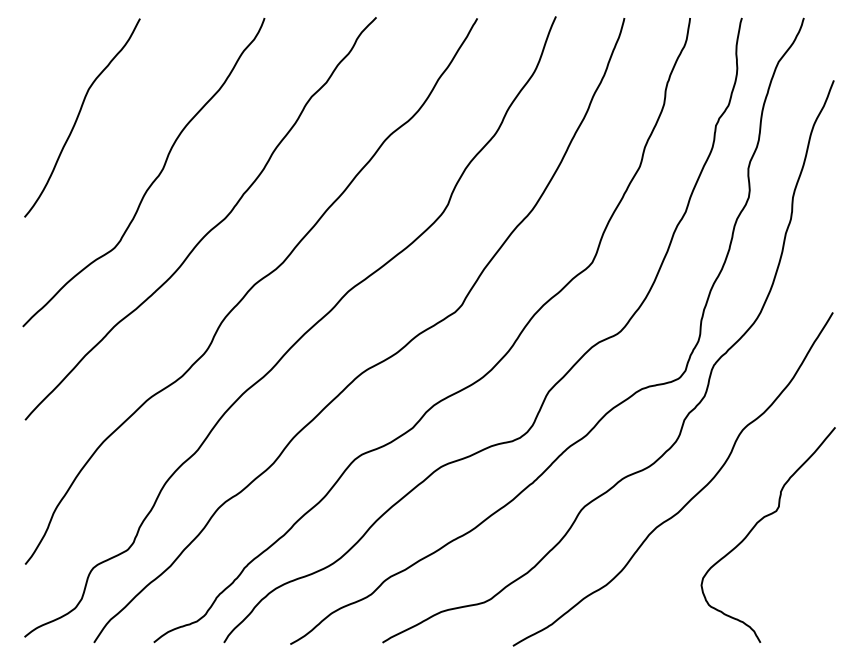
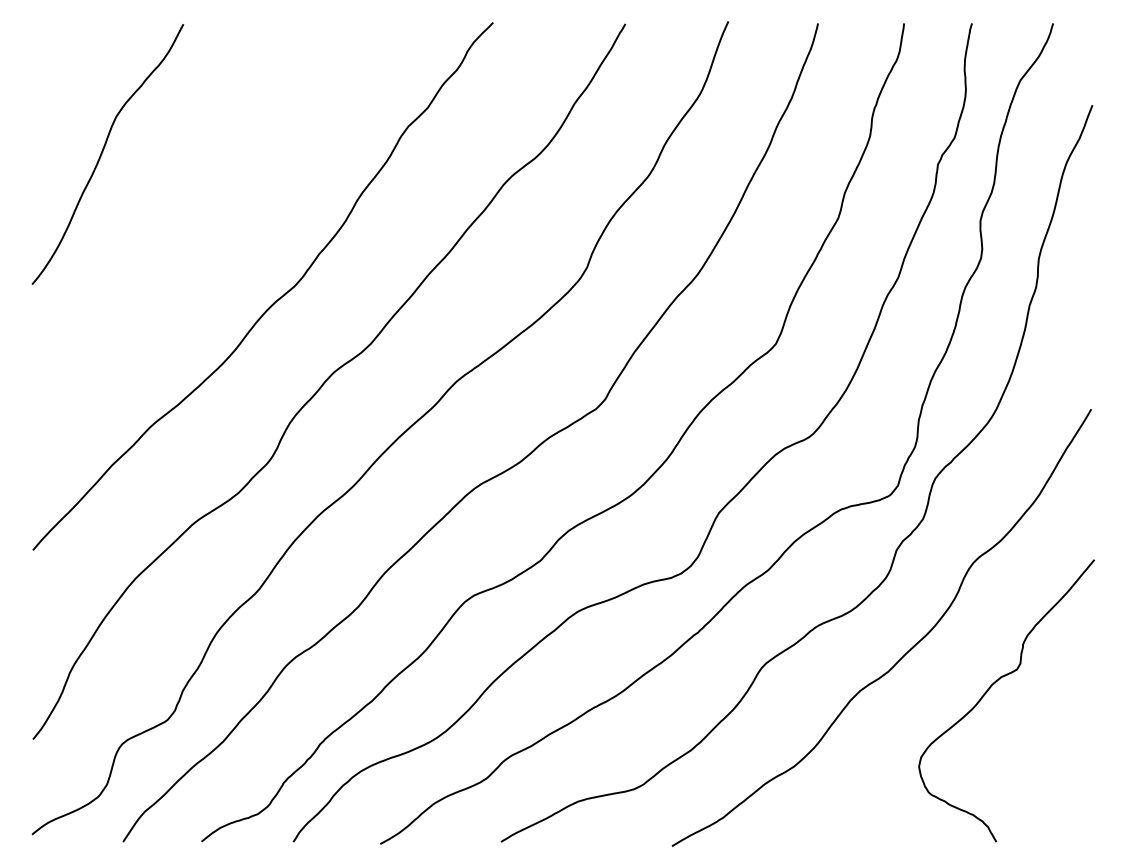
curve: (152, 181) -> (199, 237), removed

